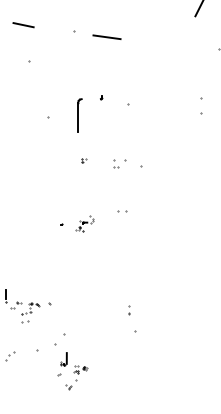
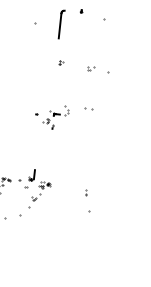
part: (120, 164) -> (91, 69), size x0.62
part: (84, 223) -> (55, 115), size x1.67
part: (129, 310) -> (85, 192), size x0.62
part: (72, 371) -> (38, 186), moved

